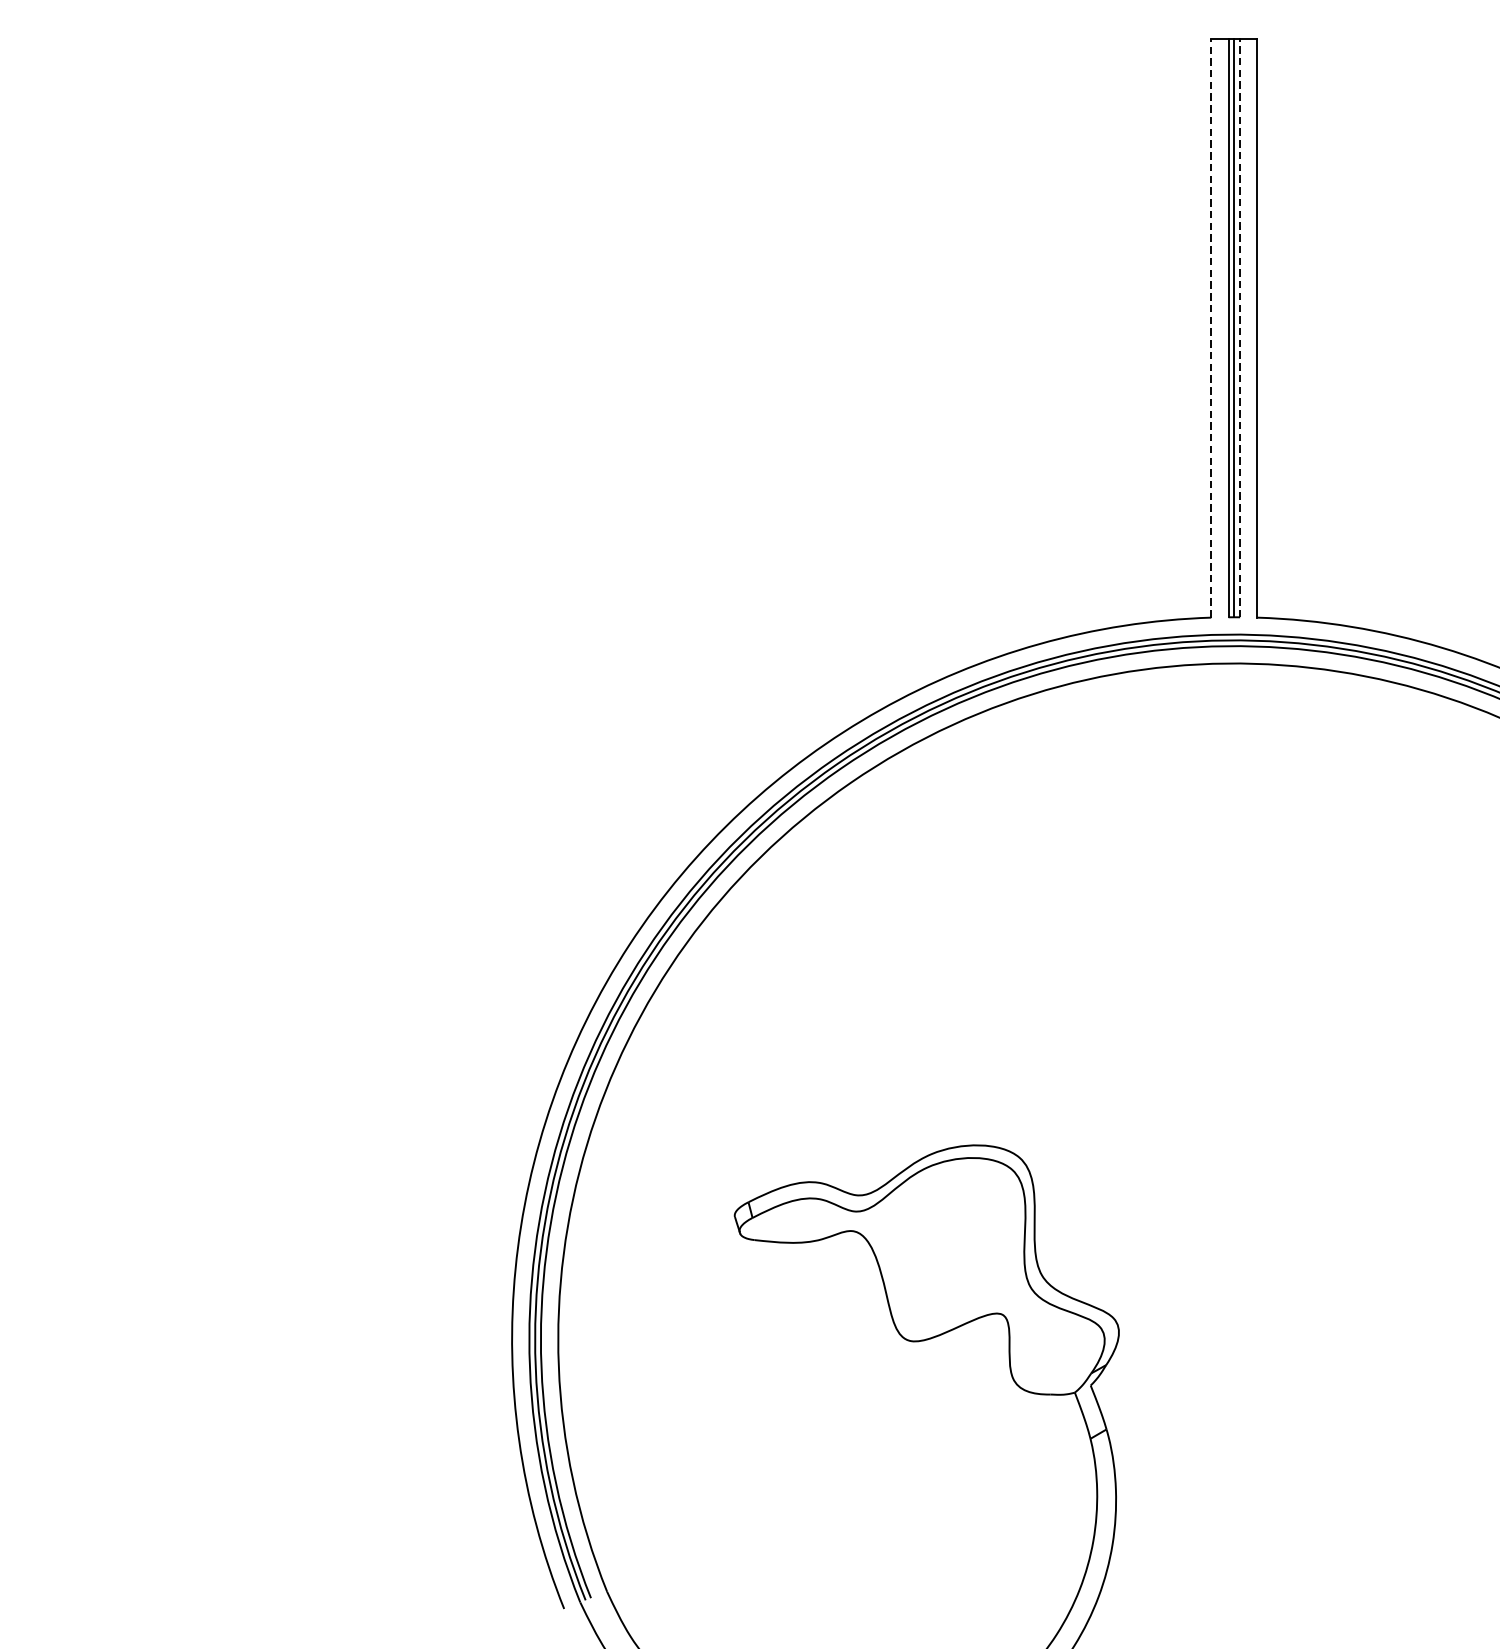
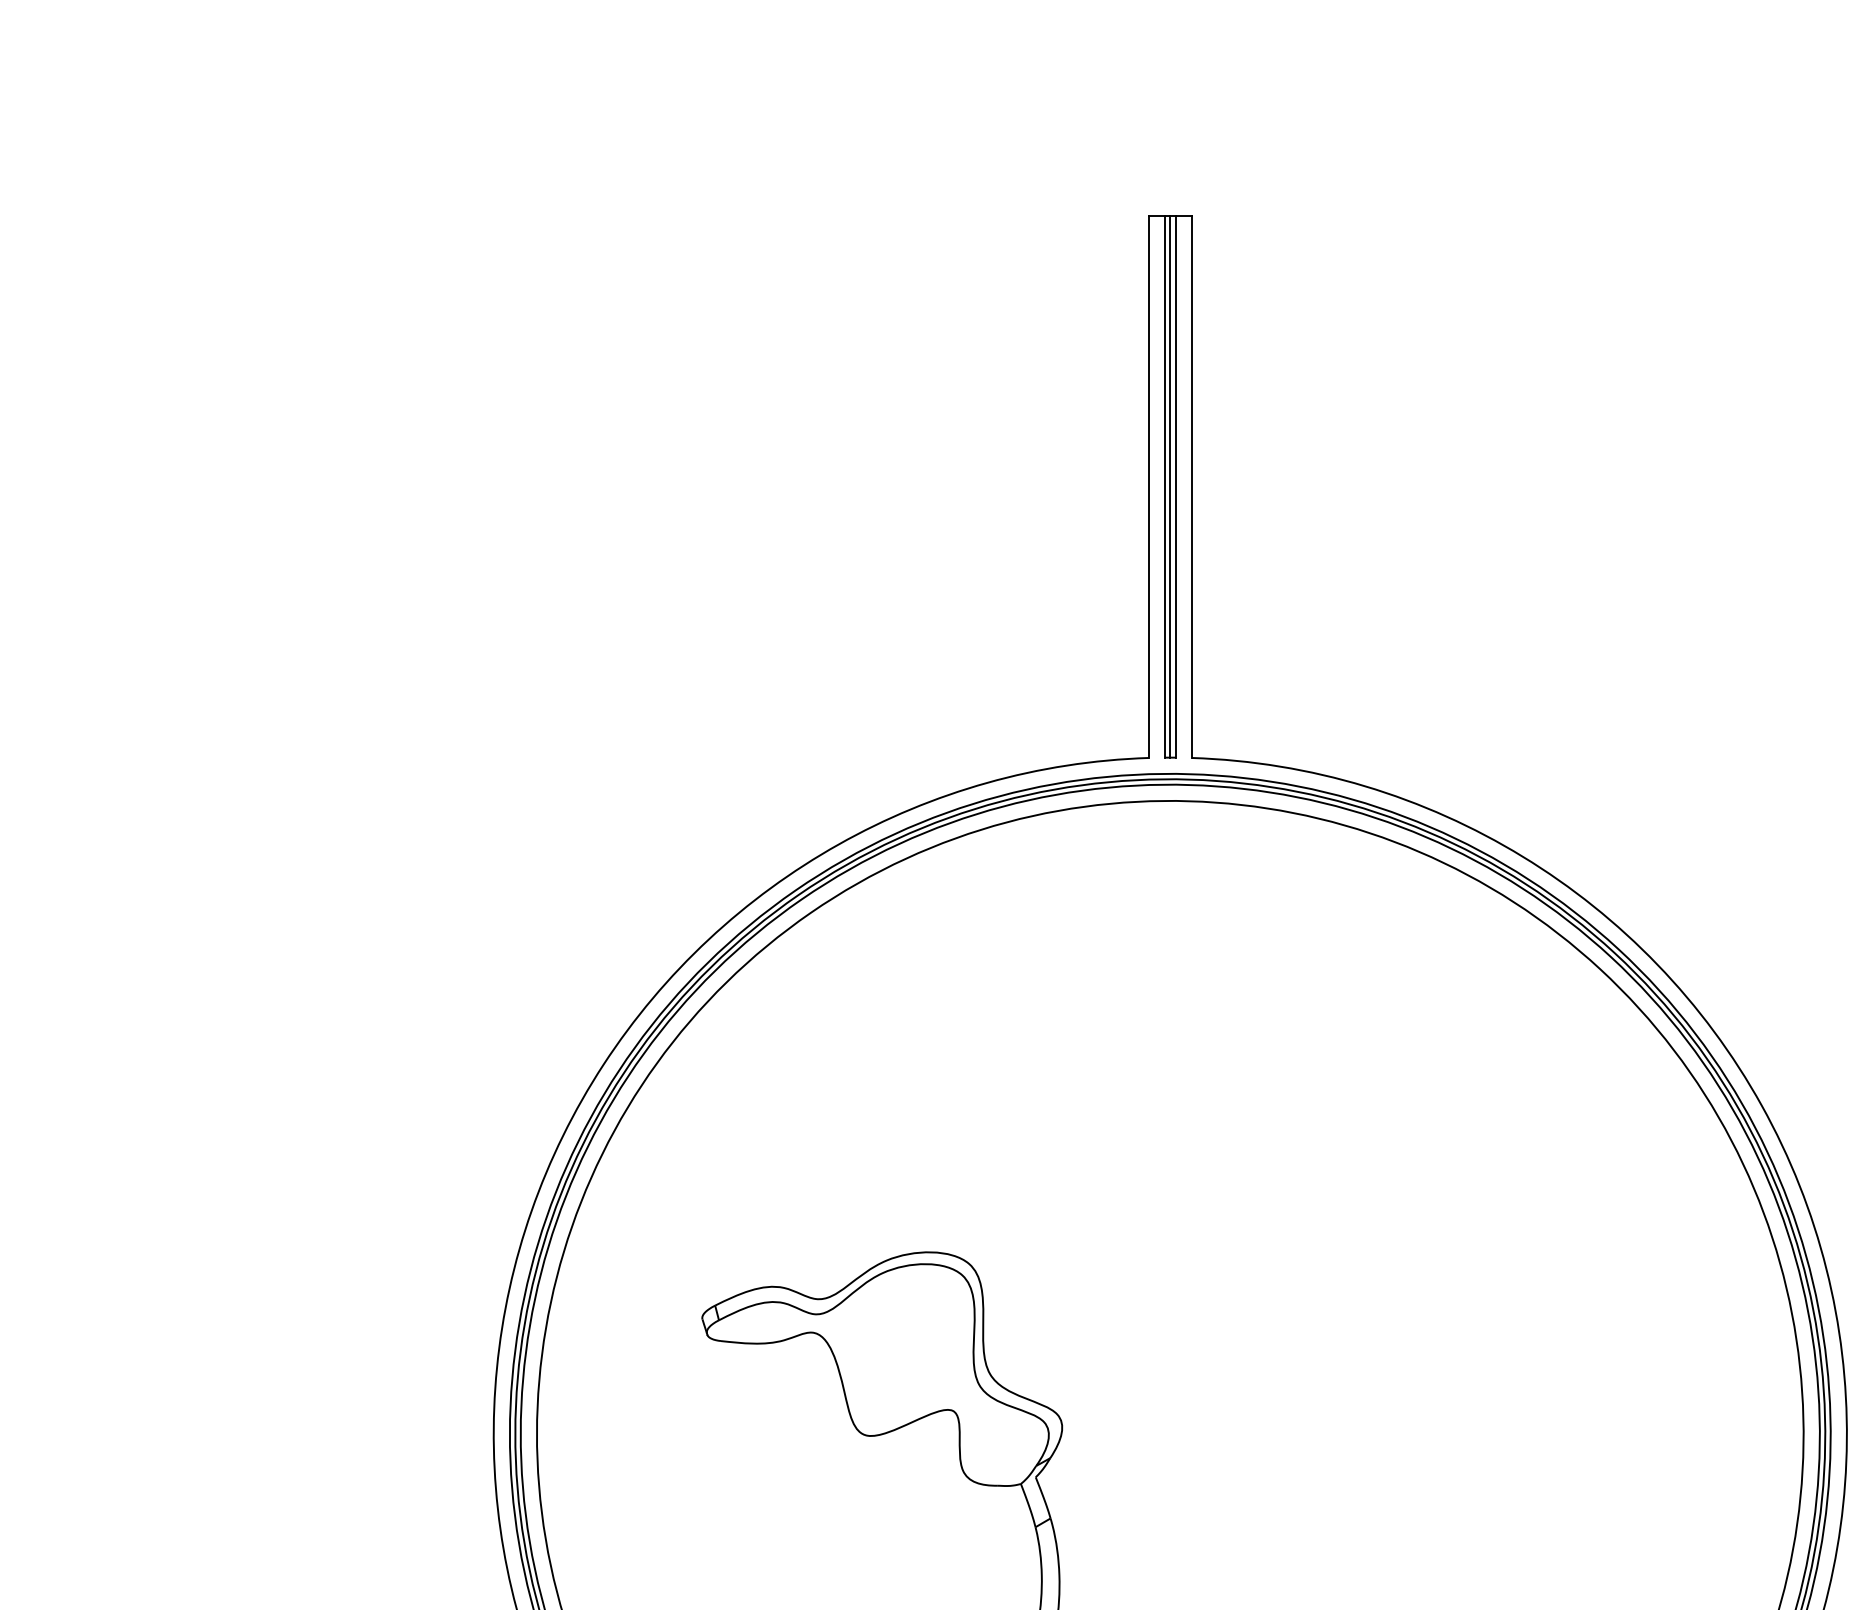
line: (1211, 328) -> (1148, 487), dashed -> solid
line: (1239, 328) -> (1175, 487), dashed -> solid

